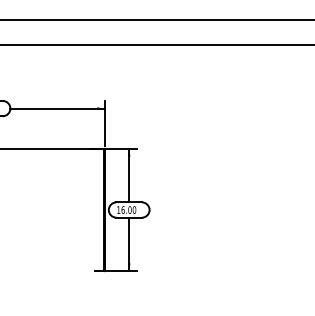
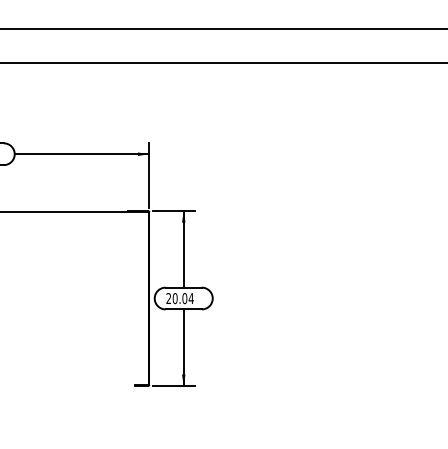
text: (126, 210) -> (179, 298), 16.00 -> 20.04

